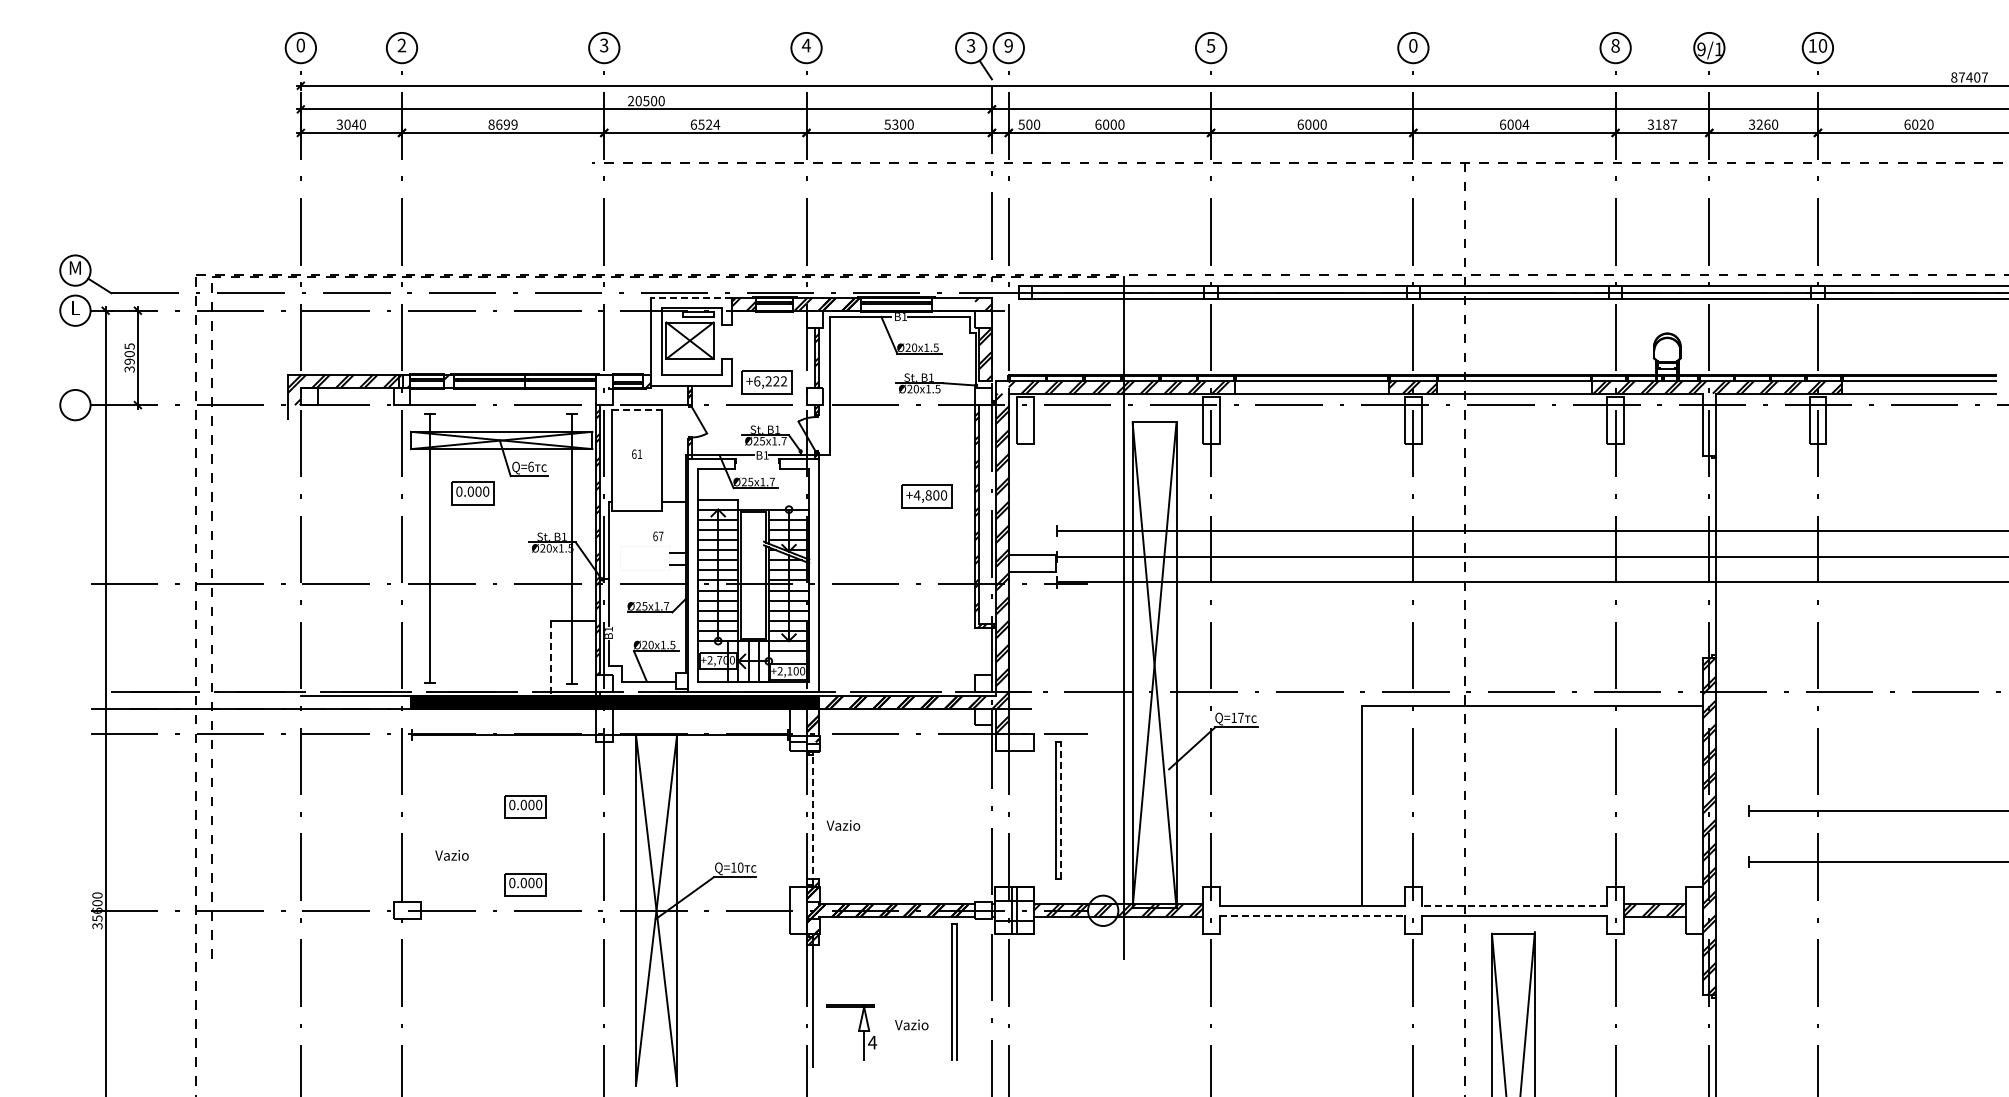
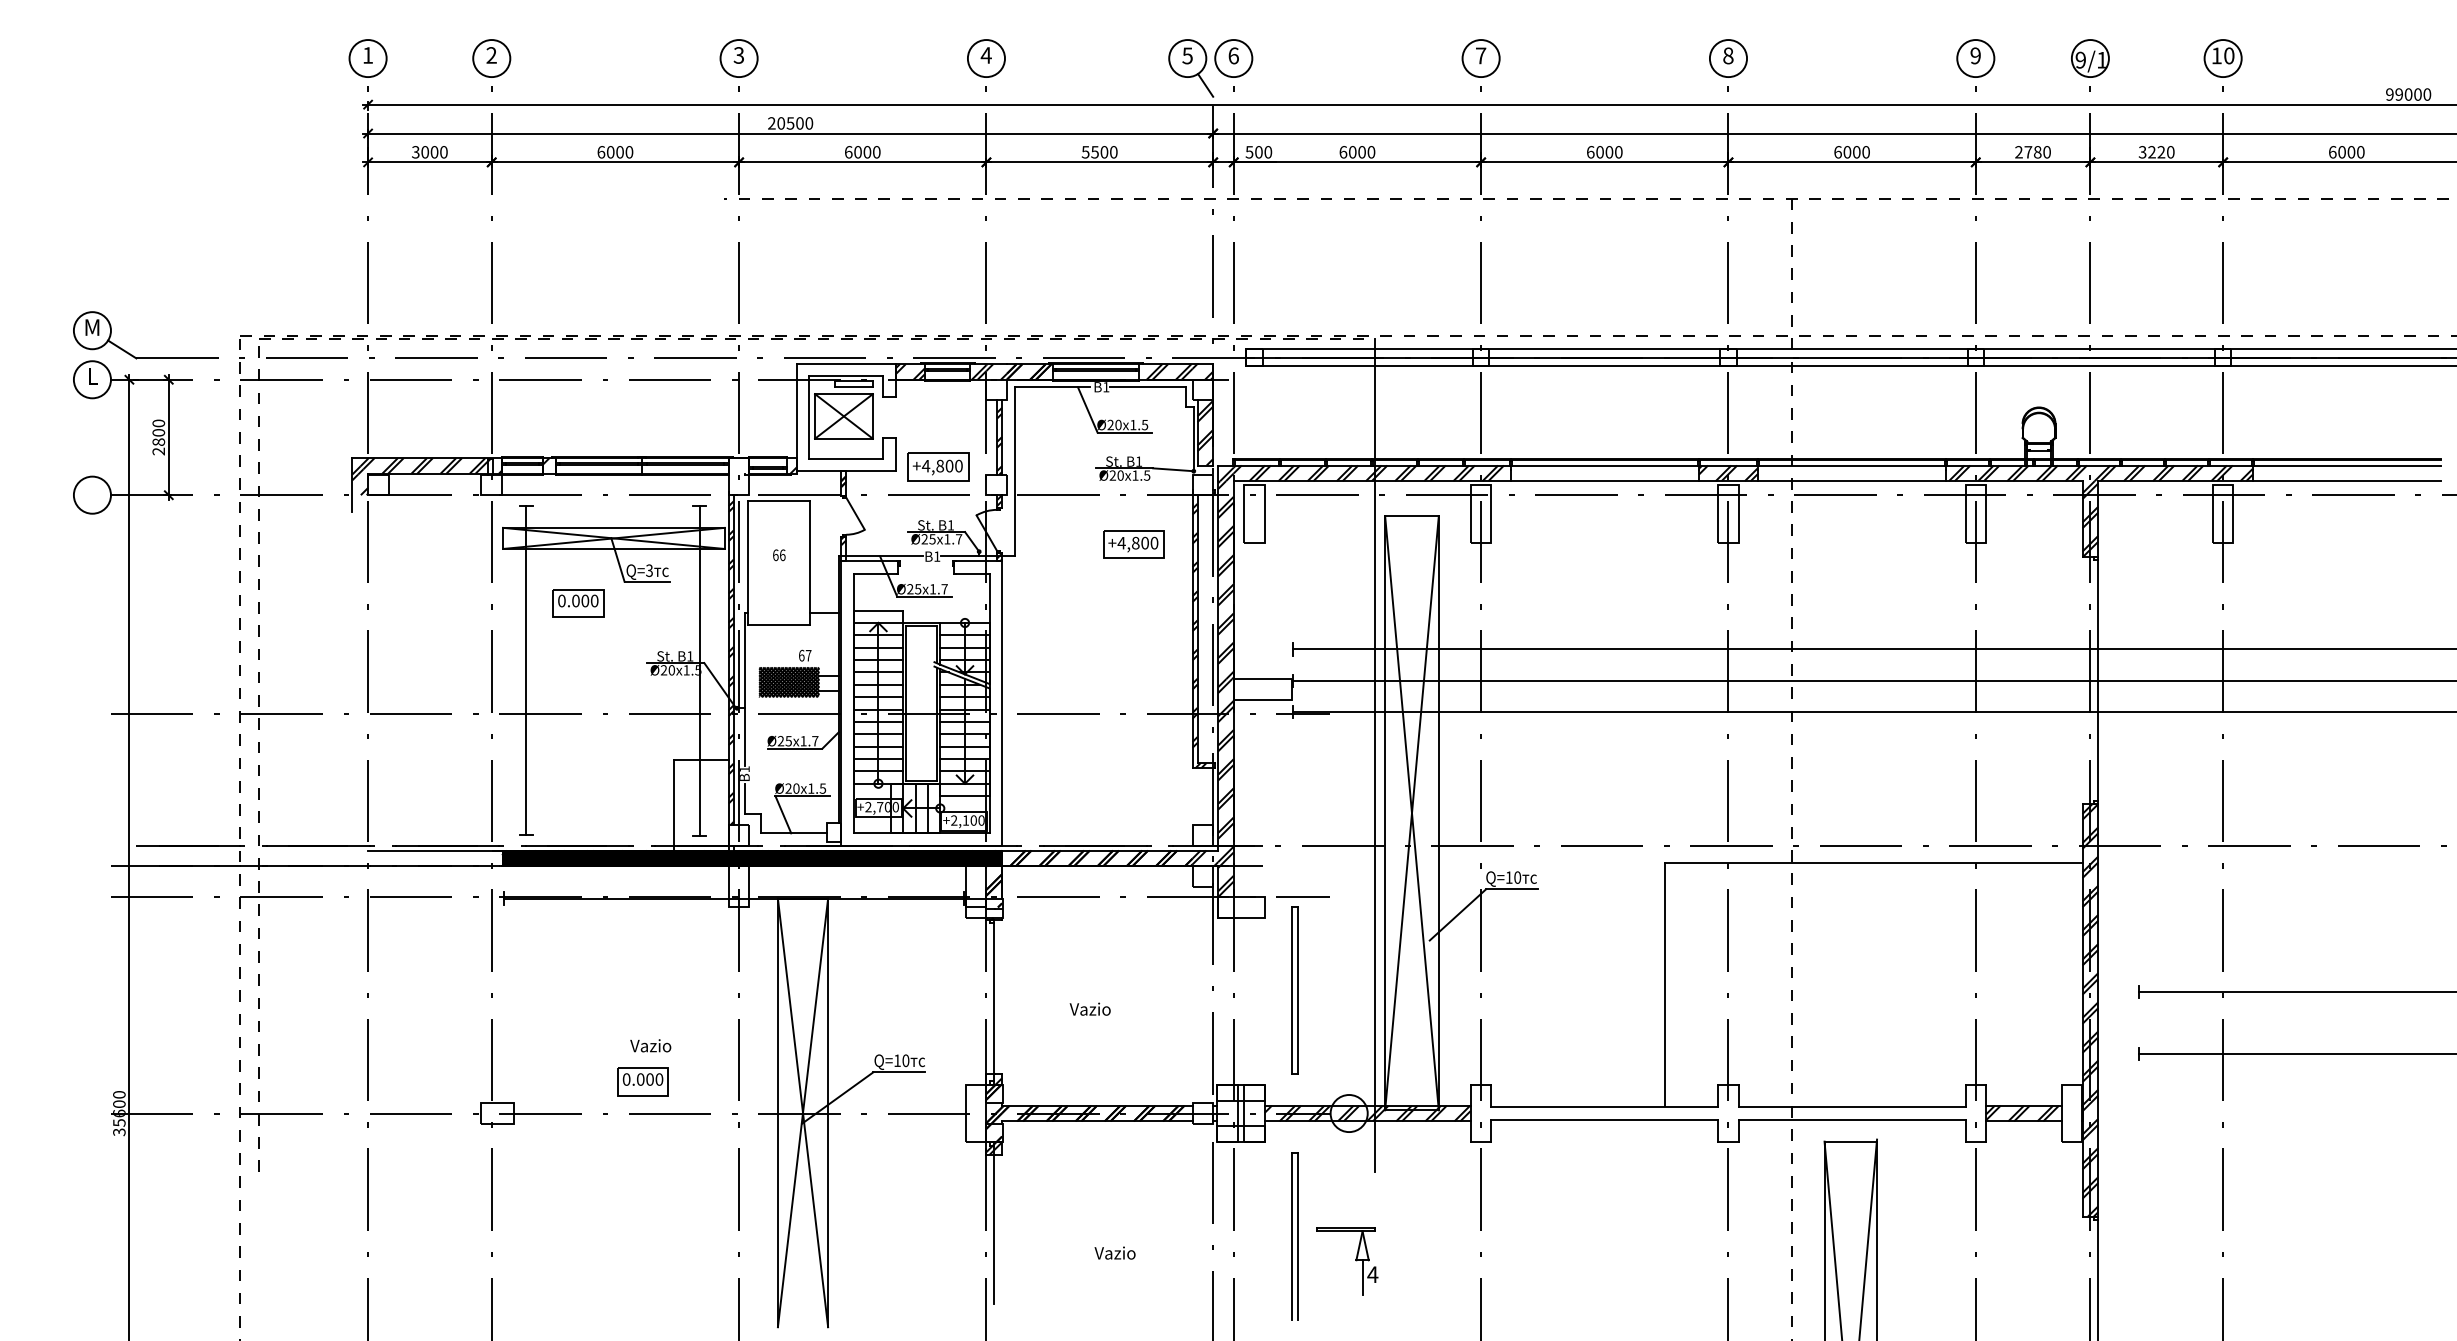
text: (300, 45) -> (367, 55), 0 -> 1
text: (971, 45) -> (1188, 55), 3 -> 5
text: (1008, 45) -> (1233, 55), 9 -> 6
text: (1210, 45) -> (1480, 55), 5 -> 7
text: (1413, 45) -> (1728, 55), 0 -> 8
text: (1615, 45) -> (1975, 55), 8 -> 9
text: (1969, 77) -> (2408, 94), 87407 -> 99000
text: (895, 123) -> (1095, 150), 5300 -> 5500
text: (354, 124) -> (433, 152), 3040 -> 3000
text: (502, 124) -> (614, 152), 8699 -> 6000
text: (709, 124) -> (867, 152), 6524 -> 6000
text: (1525, 124) -> (1865, 152), 6004 -> 6000
text: (1662, 124) -> (2033, 152), 3187 -> 2780
text: (1767, 124) -> (2161, 152), 3260 -> 3220
text: (1922, 124) -> (2351, 152), 6020 -> 6000
line: (691, 297) -> (845, 363), dashed -> solid
hatch: (956, 303) -> (1169, 370), added
text: (129, 357) -> (158, 436), 3905 -> 2800
text: (770, 381) -> (942, 466), +6,222 -> +4,800
hatch: (1002, 387) -> (1226, 473), added
line: (637, 409) -> (779, 500), dashed -> solid
hatch: (1708, 424) -> (2089, 518), added
text: (639, 453) -> (782, 554), 61 -> 66
text: (530, 466) -> (648, 570), Q=6 -> Q=3
part: (926, 496) -> (1133, 544), moved
hatch: (644, 558) -> (788, 682), added
line: (551, 659) -> (674, 806), dashed -> solid
text: (1240, 717) -> (1517, 877), Q=17 -> Q=10
part: (525, 806) -> (642, 985), removed
line: (1061, 810) -> (1298, 990), dashed -> solid
line: (812, 819) -> (993, 1001), dashed -> solid
text: (843, 825) -> (1090, 1009), moved
text: (451, 855) -> (650, 1045), moved
line: (1514, 905) -> (1852, 1107), dashed -> solid
line: (1312, 915) -> (1605, 1119), dashed -> solid
part: (954, 991) -> (1294, 1235), moved
part: (858, 1031) -> (1355, 1261), moved

